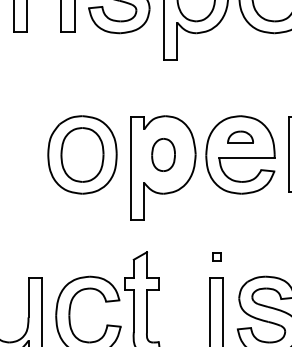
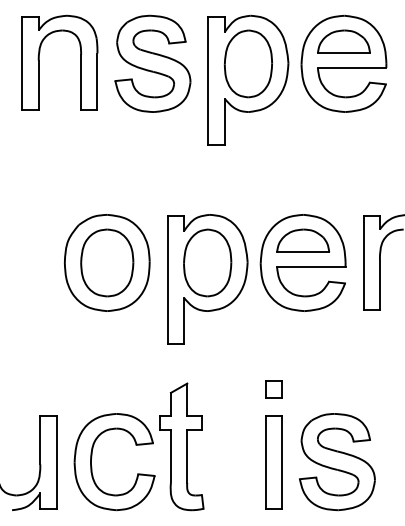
part: (240, 136) -> (303, 240), size x1.67
part: (163, 154) -> (207, 262), size x1.67
part: (216, 257) -> (273, 389), size x1.67

